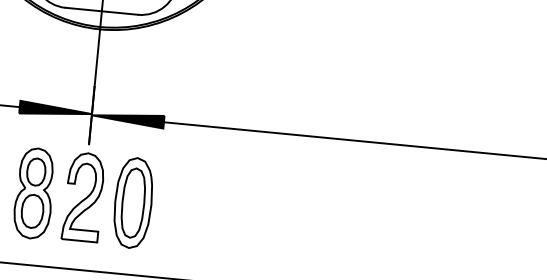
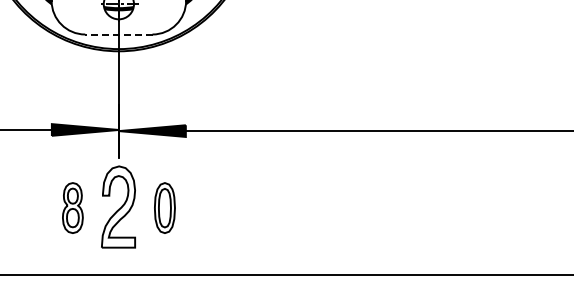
line: (101, 11) -> (118, 34), solid -> dashed
part: (33, 192) -> (72, 207), size x0.6
part: (133, 202) -> (164, 207), size x0.6

